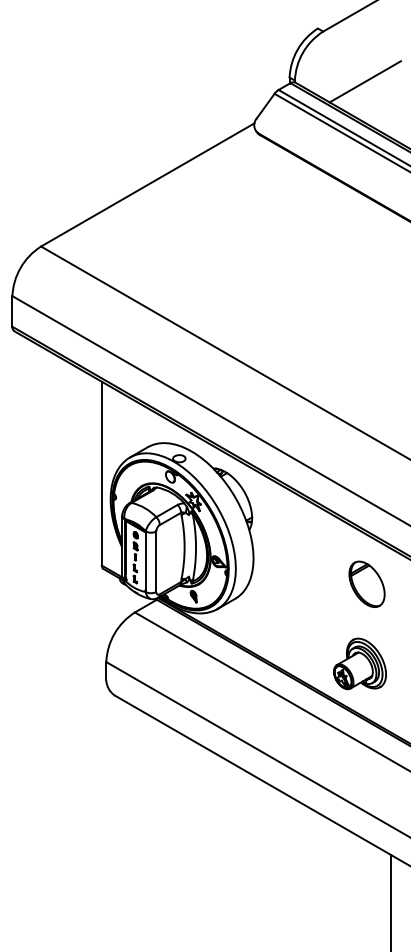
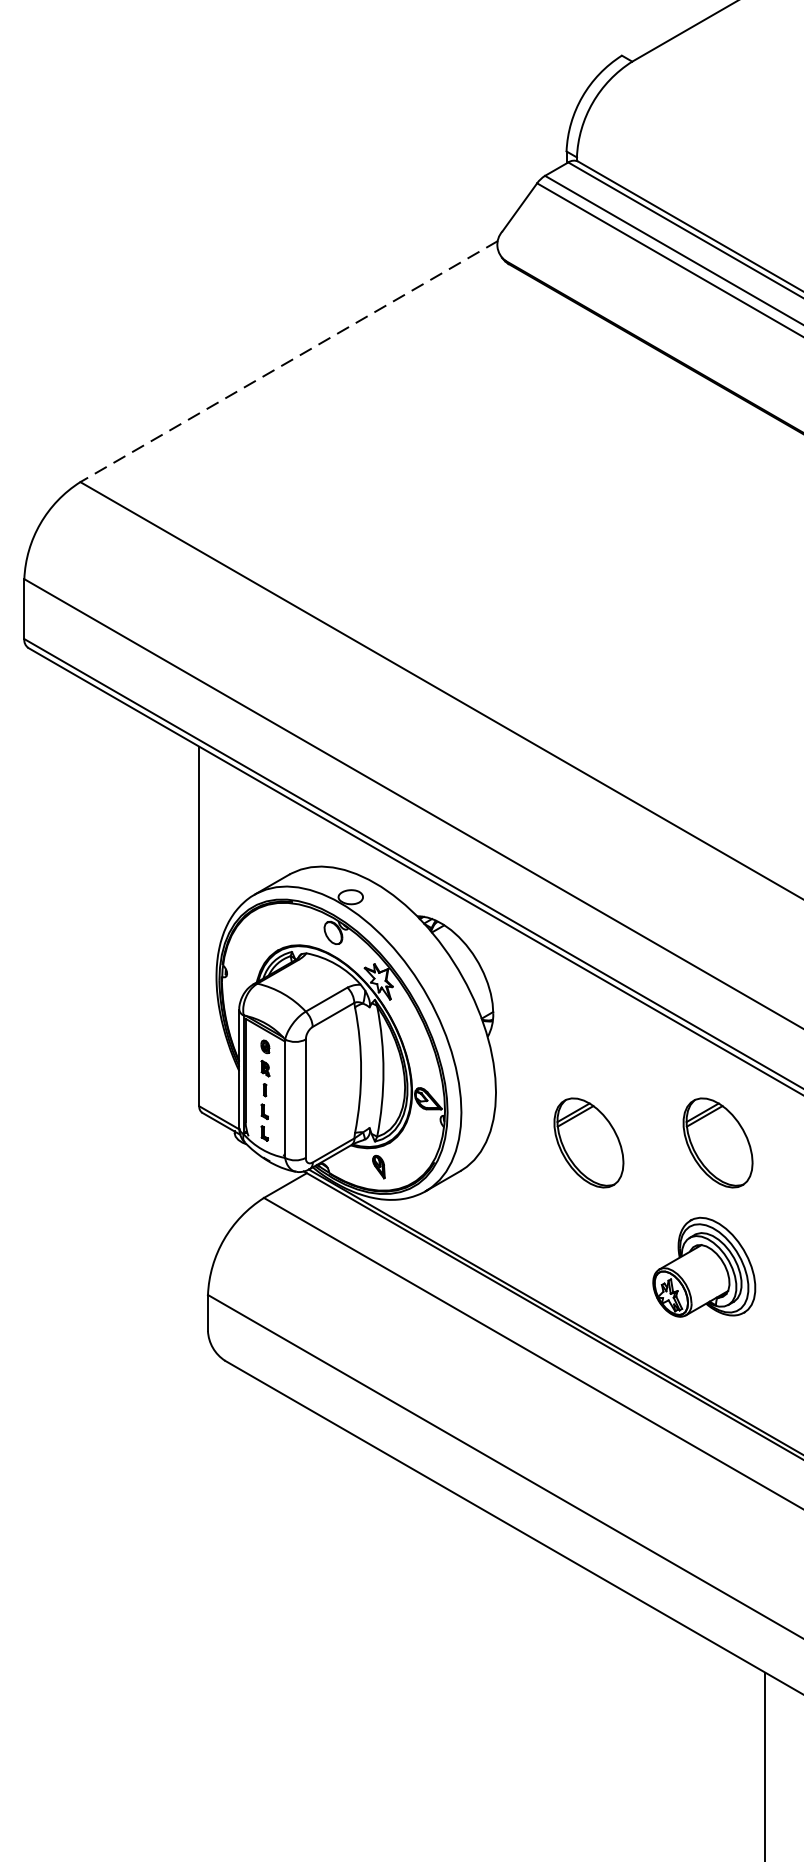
line: (364, 81) -> (713, 159), removed
line: (147, 185) -> (288, 362), solid -> dashed
part: (300, 583) -> (587, 1141), added
part: (359, 663) -> (703, 1266), moved

